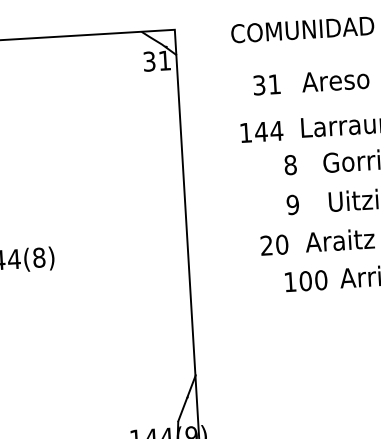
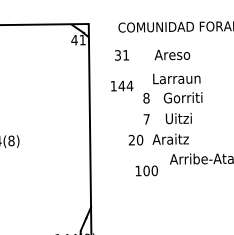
text: (149, 60) -> (74, 39), 31 -> 41
text: (265, 85) -> (121, 55), moved
text: (262, 130) -> (122, 85), moved
text: (292, 205) -> (146, 119), 9 -> 7
text: (305, 280) -> (146, 170), moved

